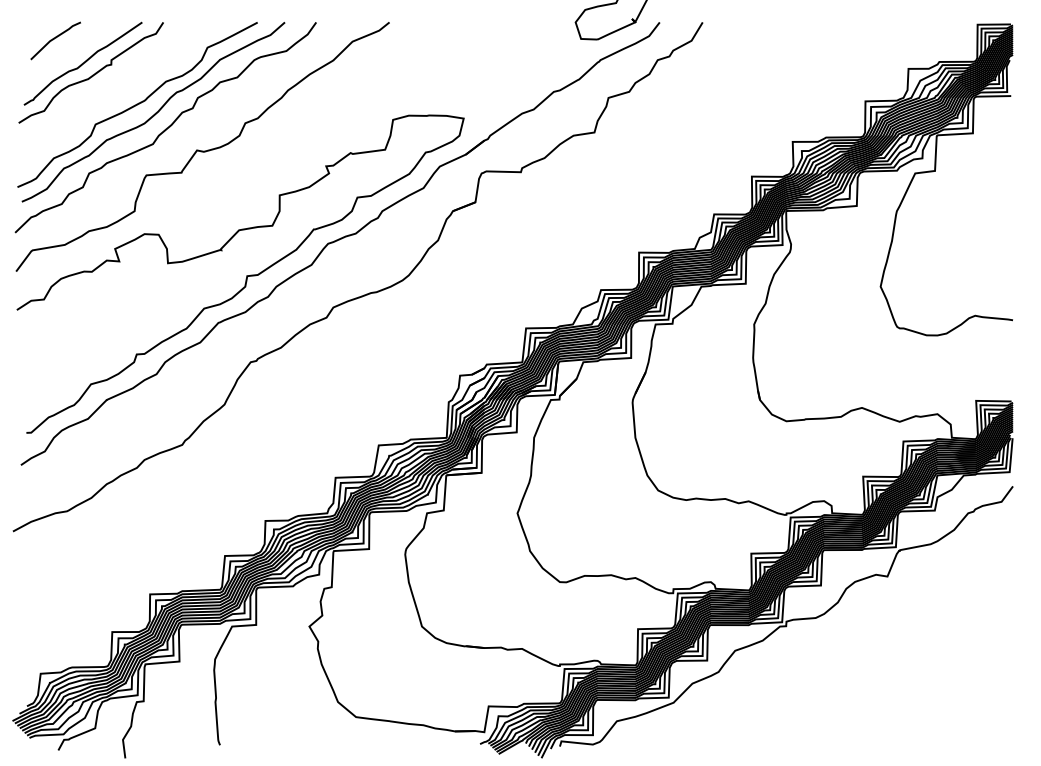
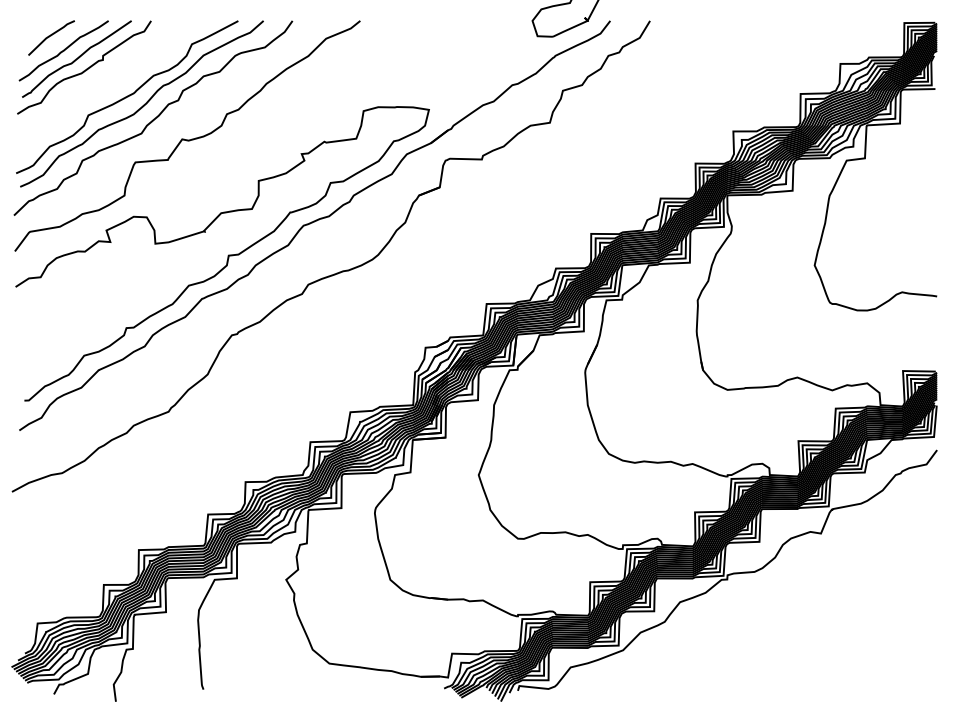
curve: (68, 54) -> (63, 50), added

